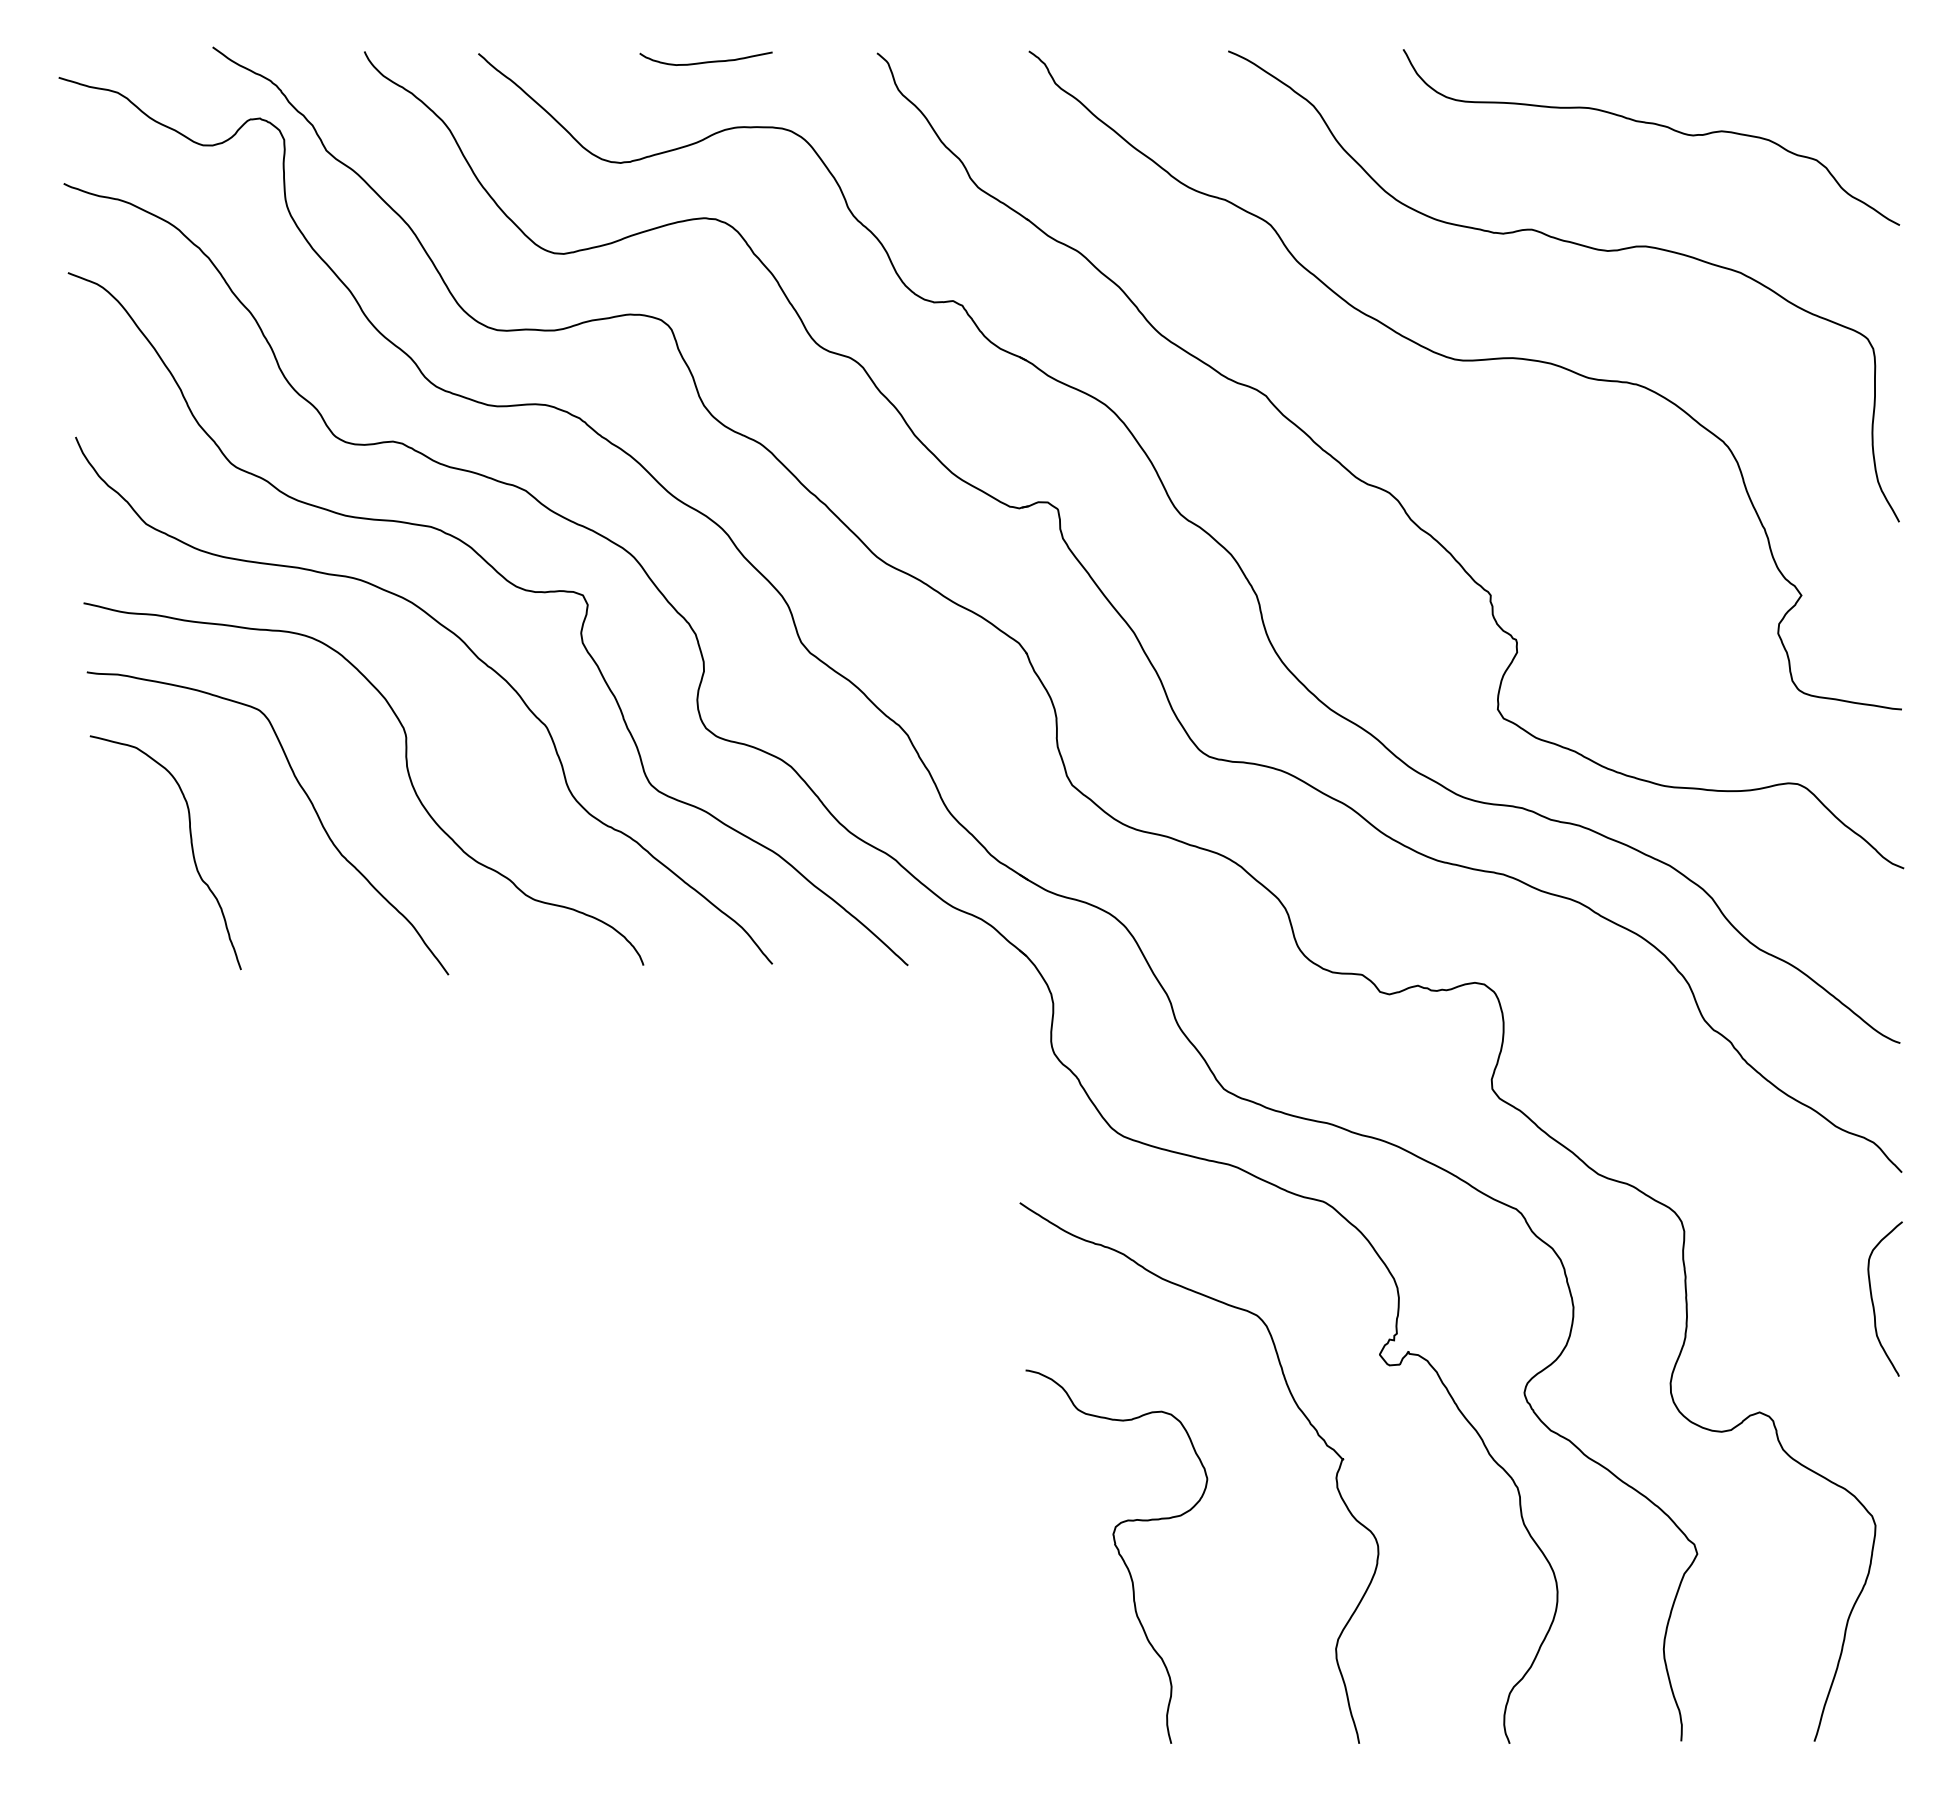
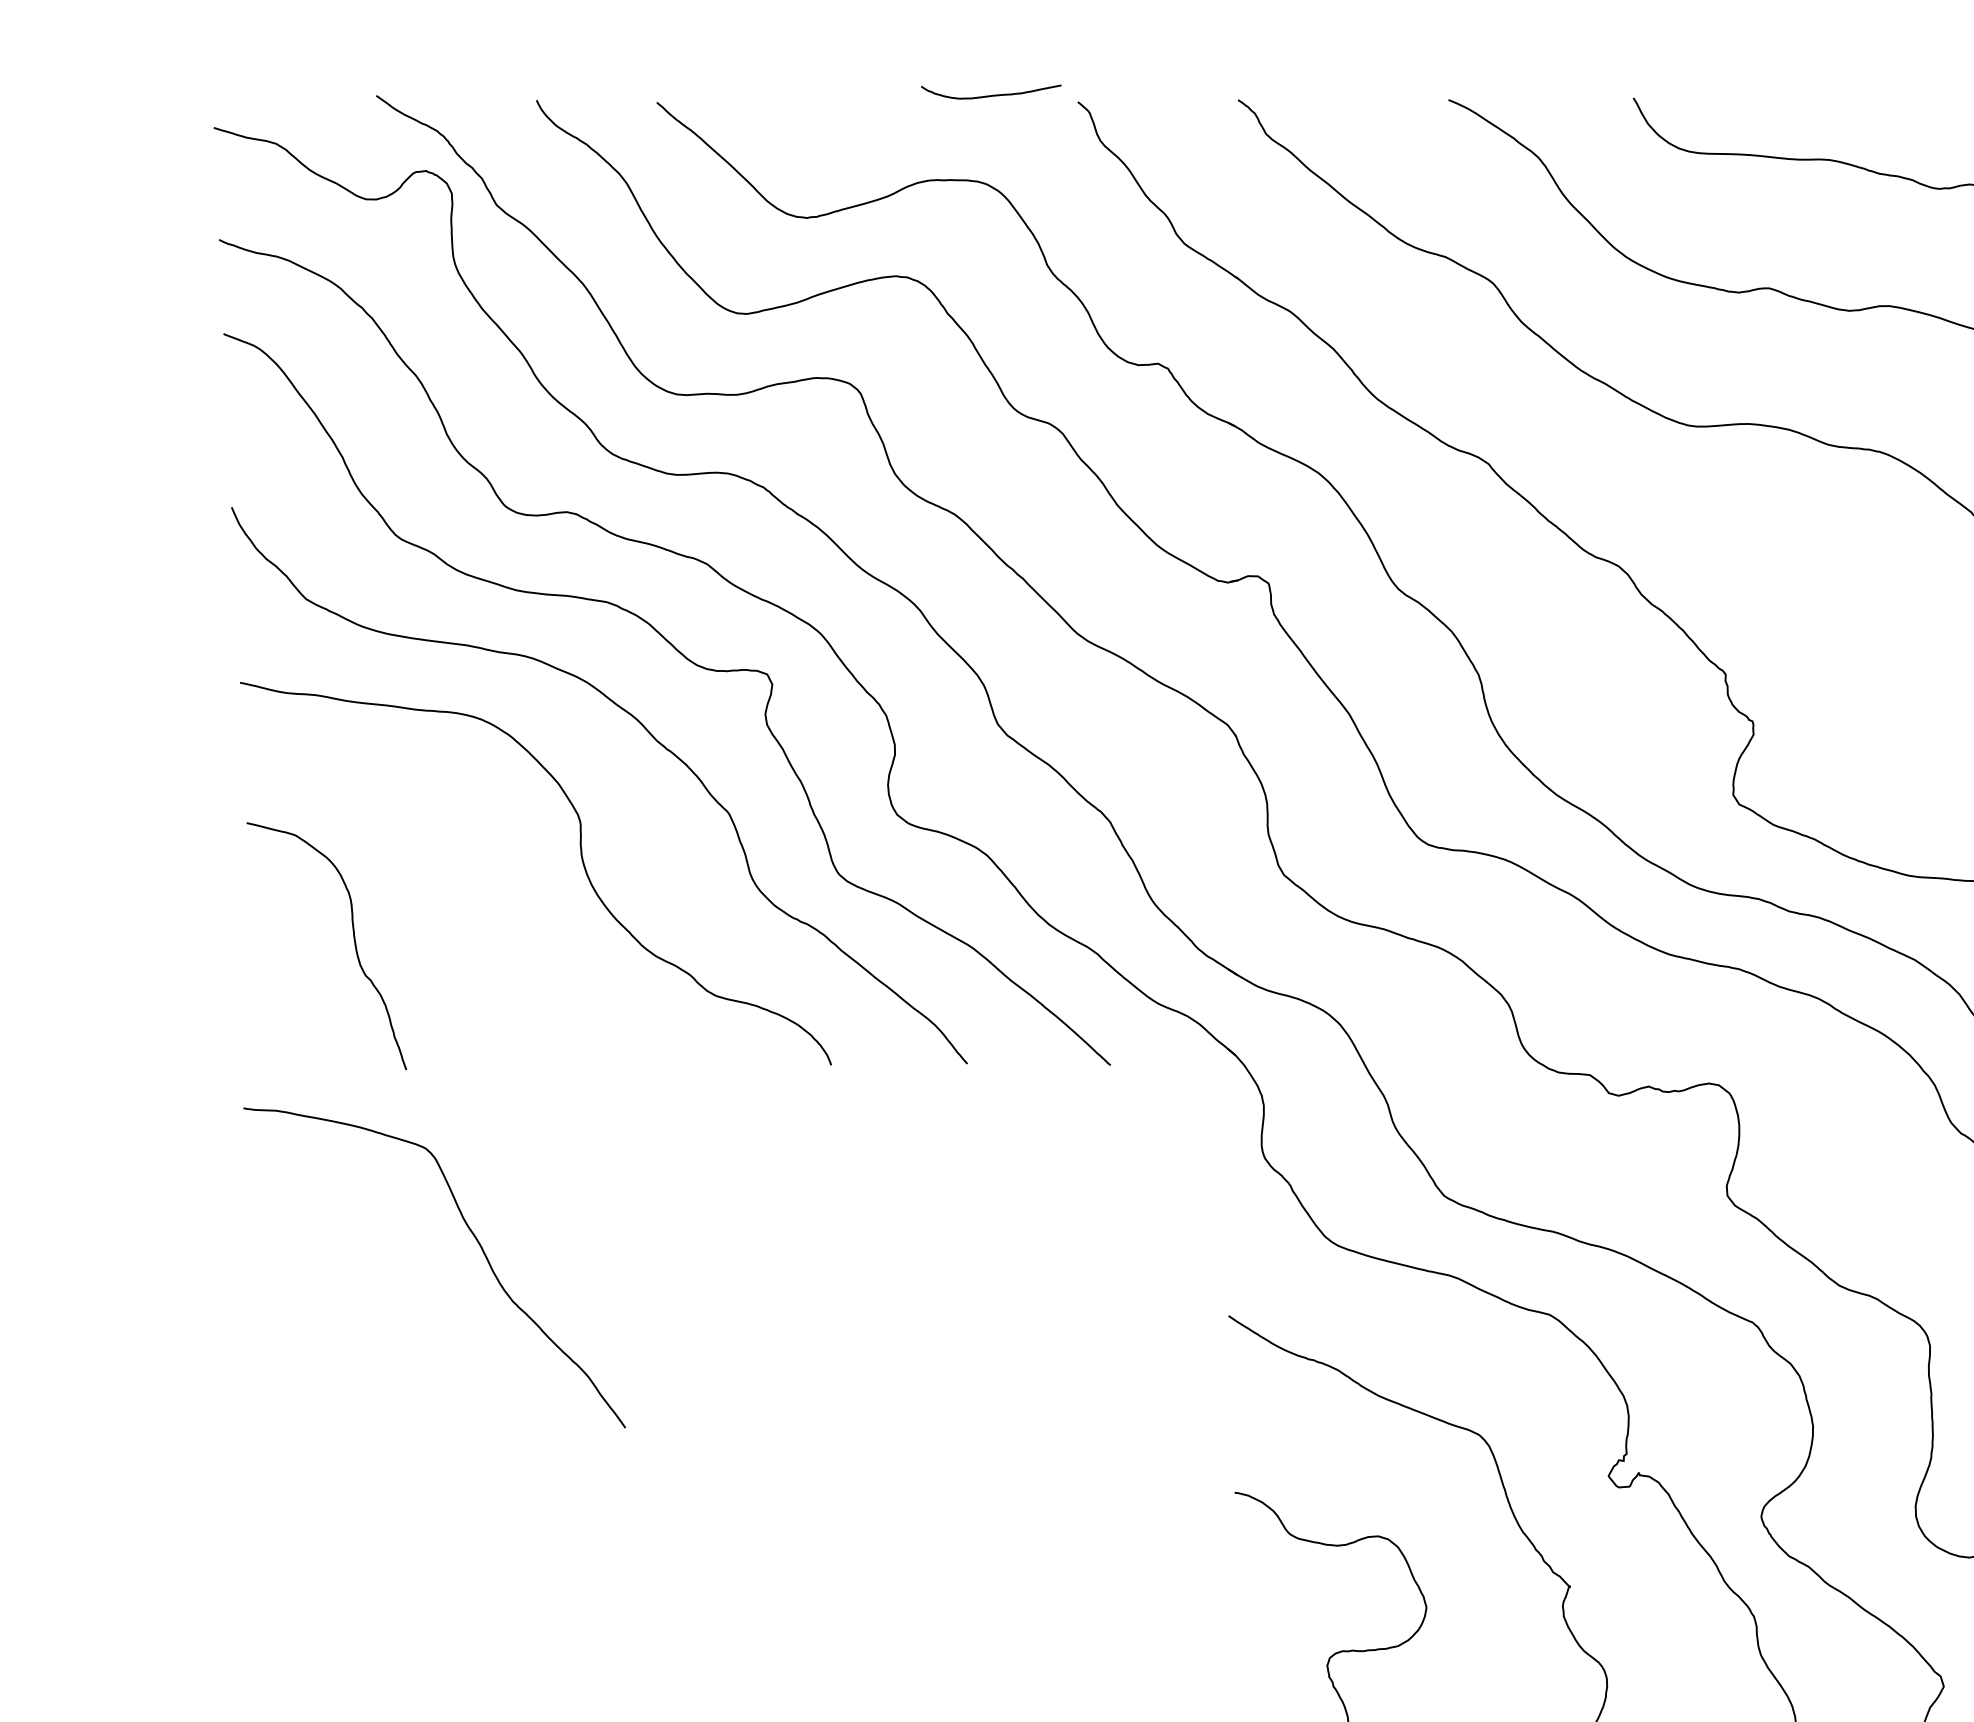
curve: (705, 61) -> (990, 94), moved
curve: (309, 801) -> (478, 1244), moved

